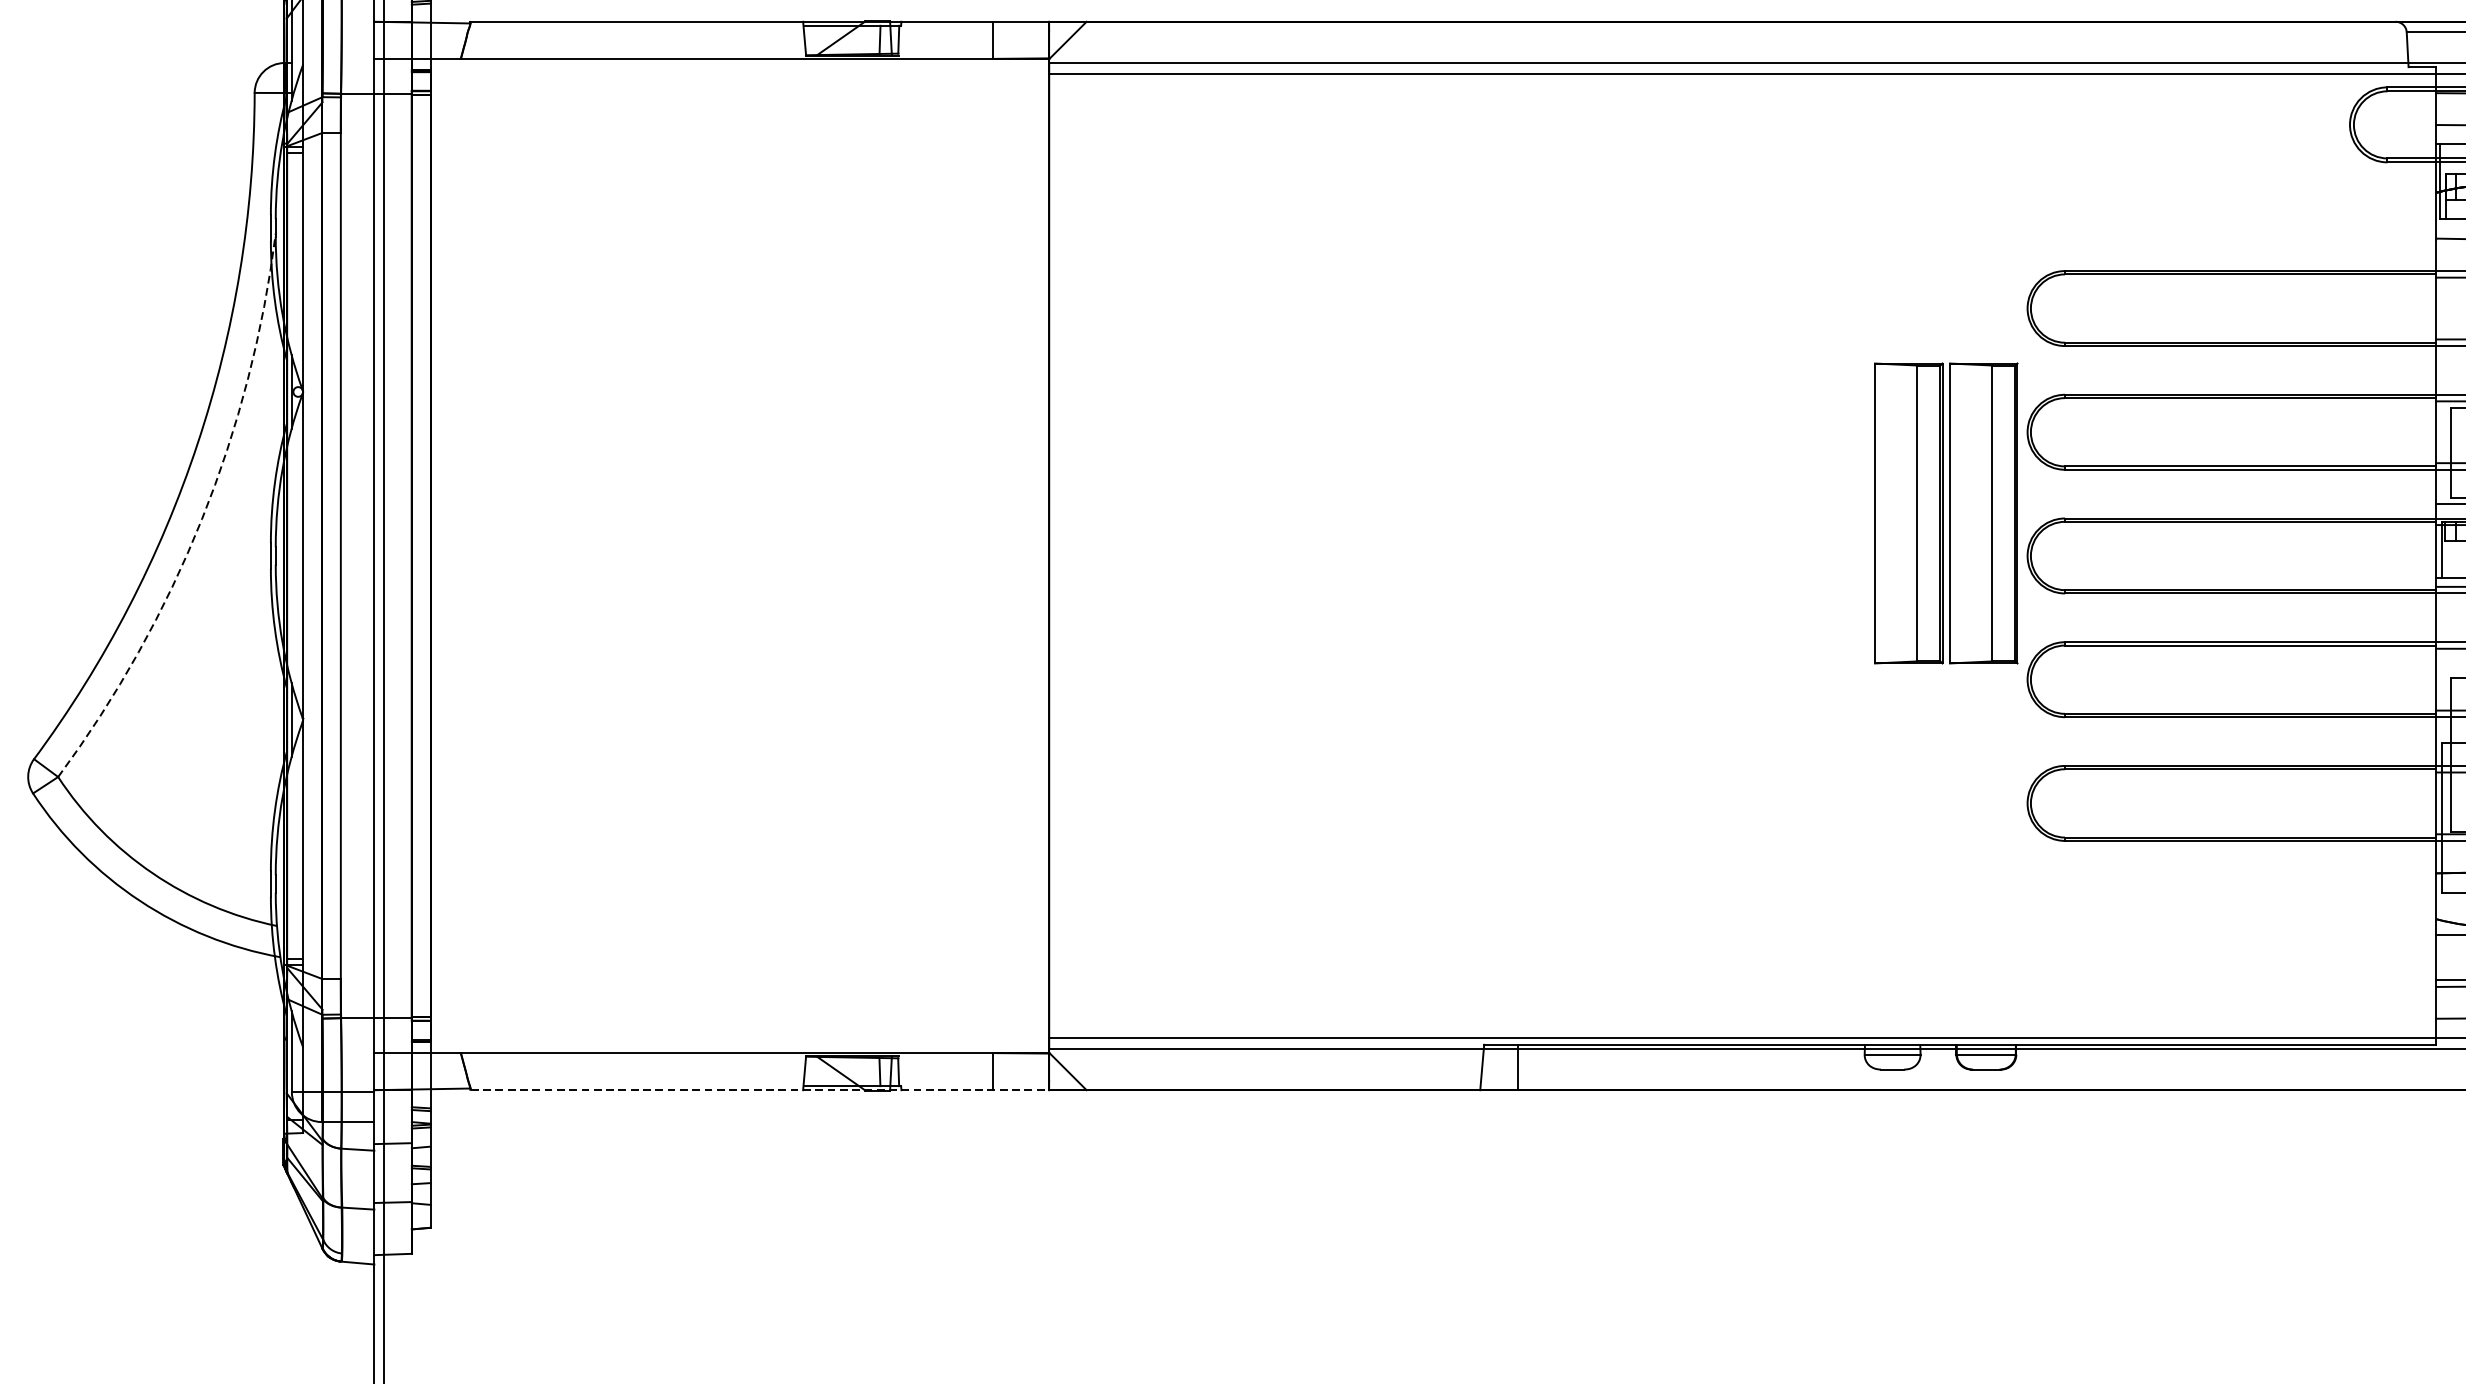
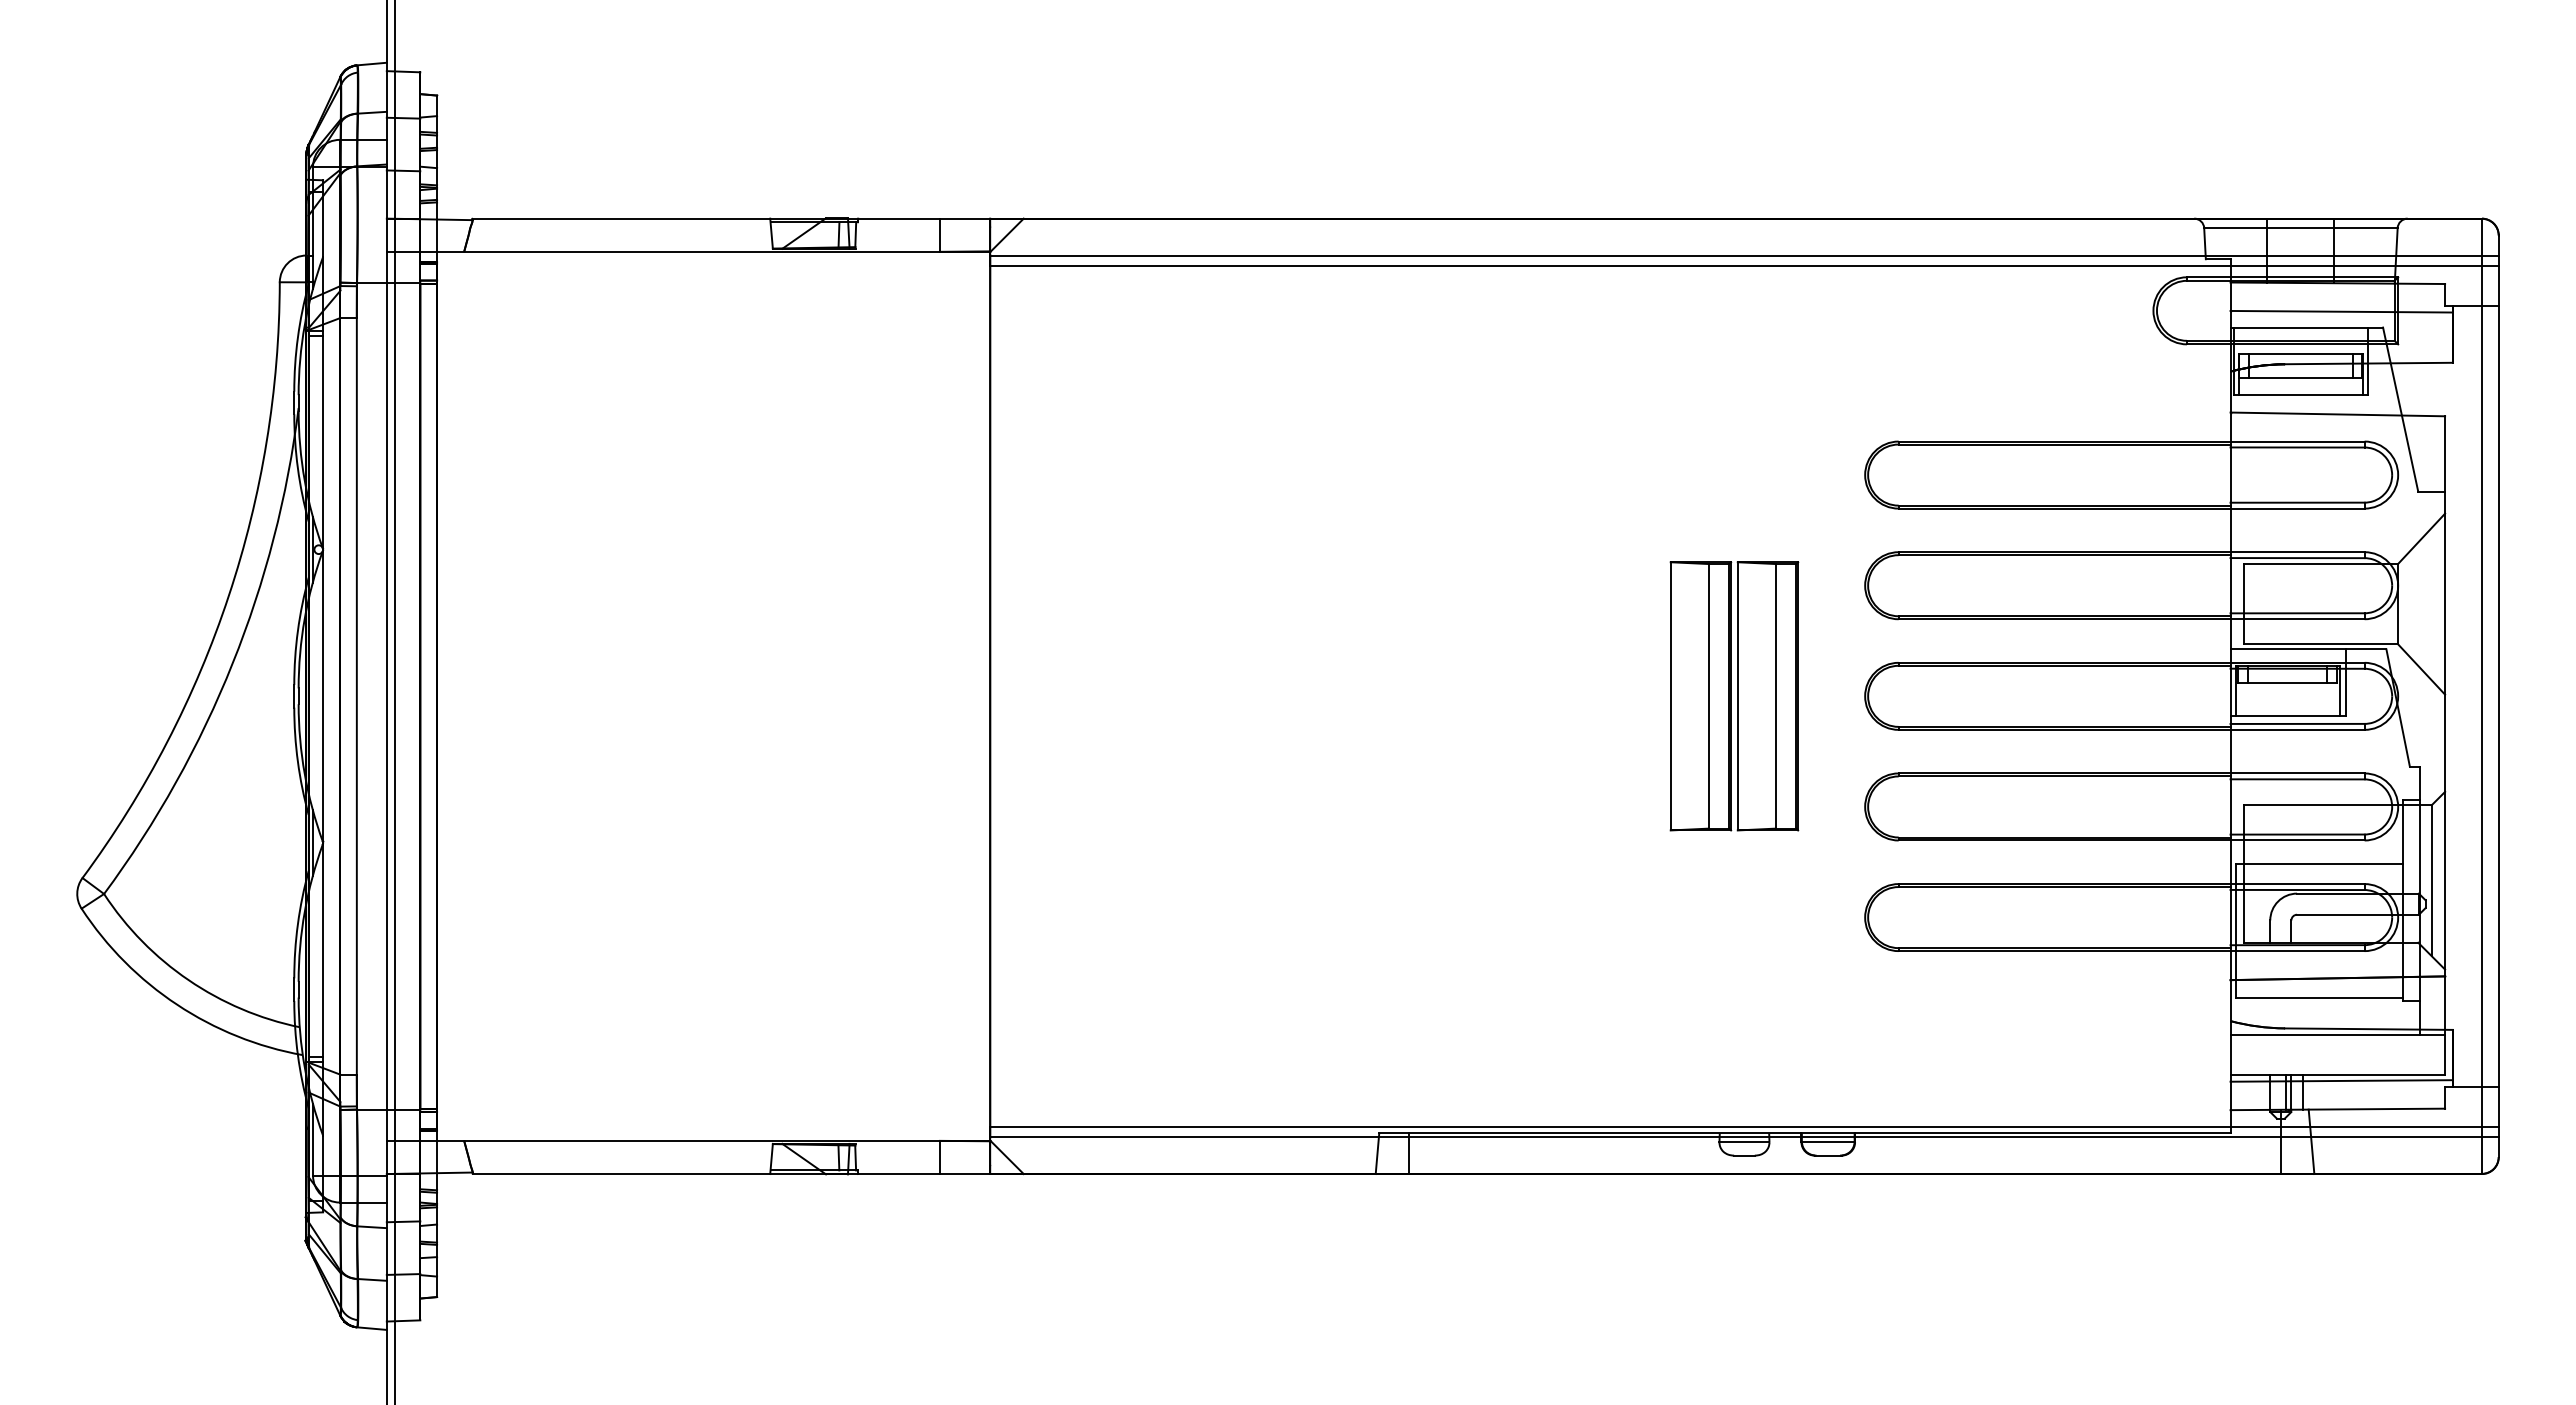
part: (1946, 513) -> (1734, 696), moved
arc: (201, 519) -> (232, 663), dashed -> solid
line: (759, 1090) -> (731, 1174), dashed -> solid

